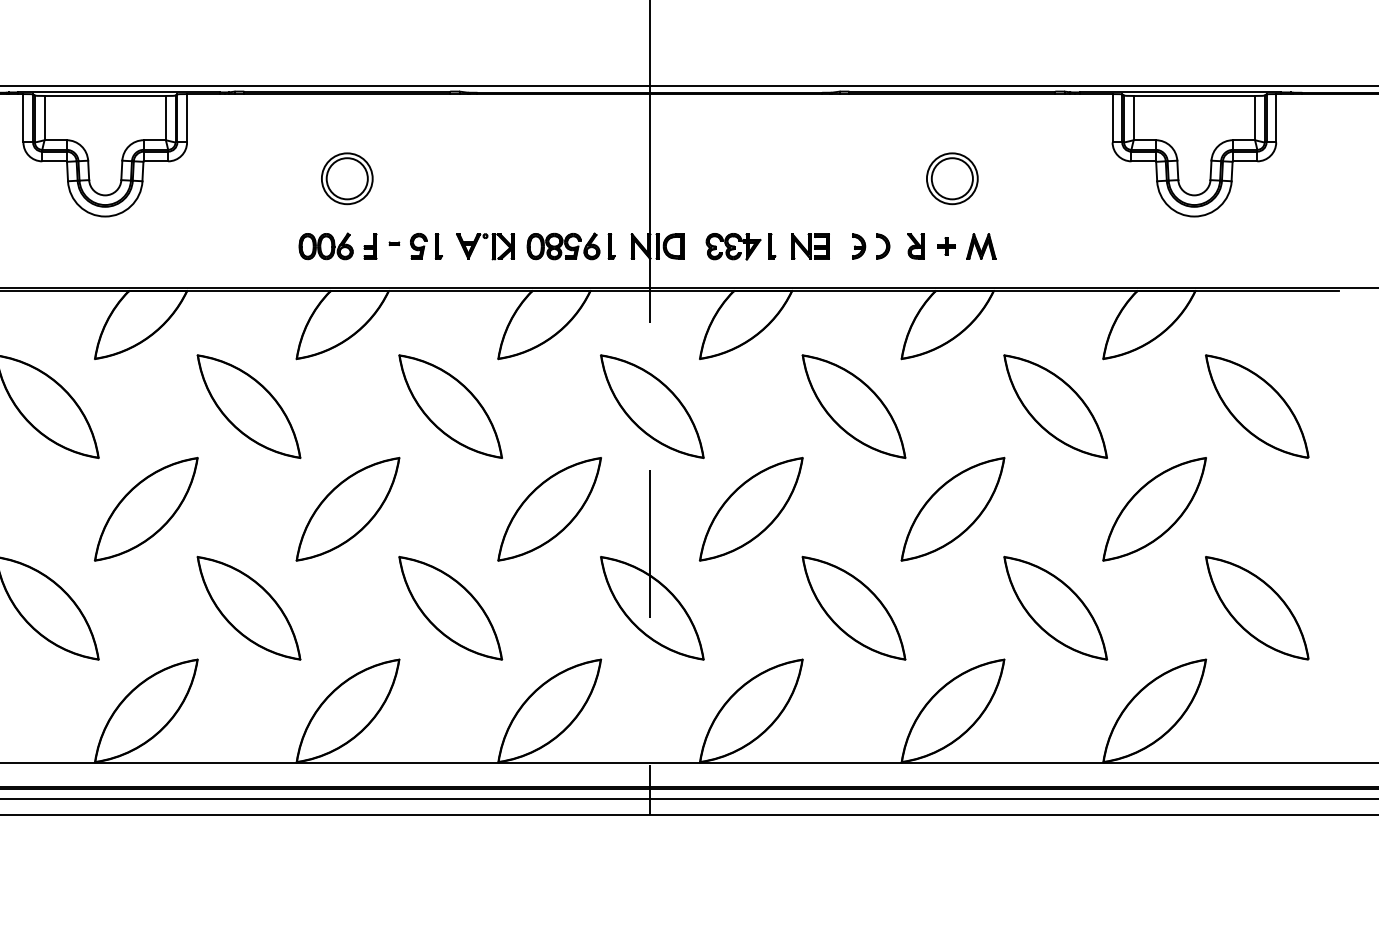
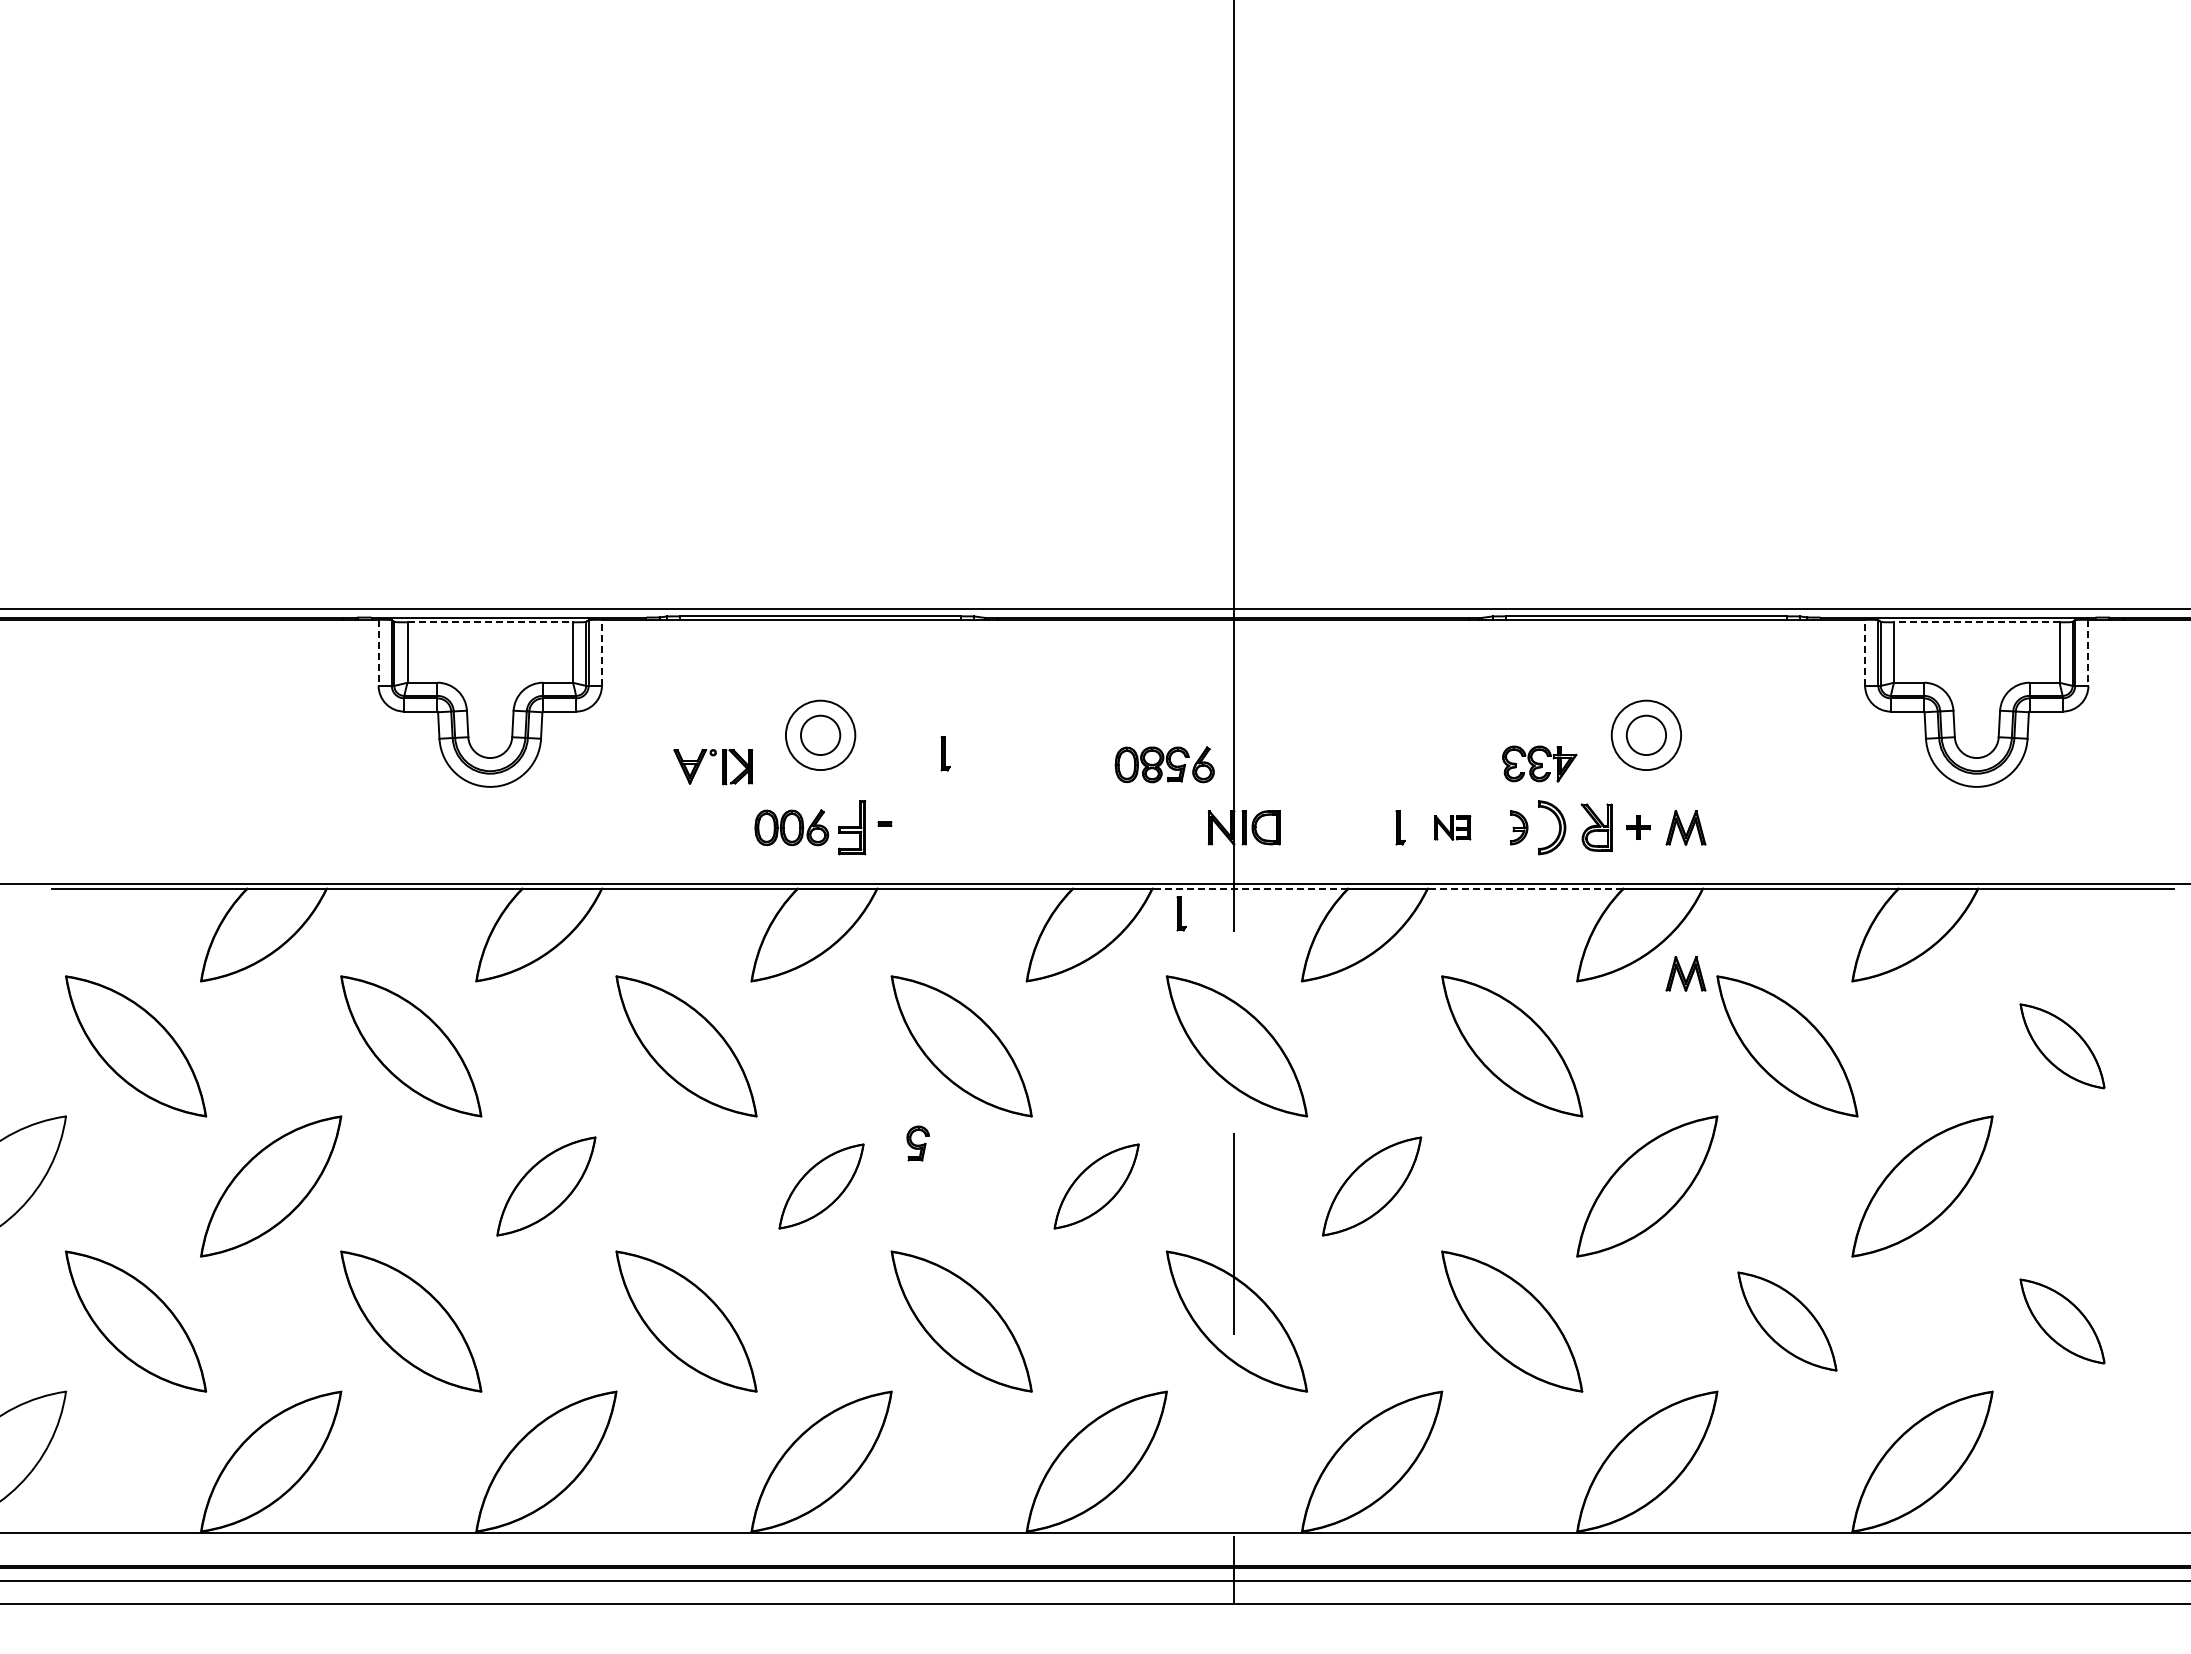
line: (105, 96) -> (490, 622), solid -> dashed
line: (1194, 96) -> (1976, 622), solid -> dashed
line: (23, 118) -> (378, 653), solid -> dashed
line: (186, 118) -> (601, 652), solid -> dashed
line: (1112, 118) -> (1865, 652), solid -> dashed
line: (1276, 118) -> (2088, 653), solid -> dashed
circle: (347, 178) -> (820, 735), size x0.7
circle: (952, 178) -> (1646, 735), size x0.7
part: (370, 246) -> (852, 827), size x1.6
part: (418, 246) -> (917, 1143), moved
part: (438, 246) -> (945, 753), moved
part: (563, 246) -> (1164, 764), moved
part: (611, 246) -> (1181, 913), moved
part: (733, 246) -> (1539, 763), moved
part: (810, 246) -> (1452, 827), size x0.7
part: (883, 246) -> (1552, 827), size x1.6
part: (915, 246) -> (1596, 827), size x1.4
part: (492, 247) -> (722, 767), moved
line: (662, 290) -> (1250, 888), solid -> dashed
line: (863, 290) -> (1525, 888), solid -> dashed
part: (980, 353) -> (1685, 973), added
part: (1257, 406) -> (2062, 1046), size x0.6
part: (146, 509) -> (546, 1186), size x0.7
part: (347, 509) -> (821, 1186), size x0.6
part: (549, 509) -> (1096, 1186), size x0.6
part: (750, 509) -> (1371, 1186), size x0.7
part: (1055, 608) -> (1787, 1321), size x0.7
part: (1257, 608) -> (2062, 1321), size x0.6

